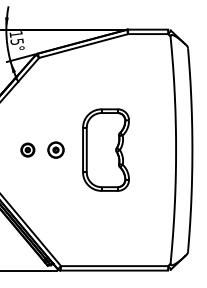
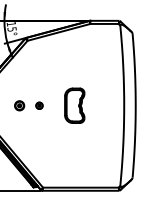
part: (55, 149) -> (39, 105), size x0.6
part: (105, 149) -> (74, 105), size x0.6

